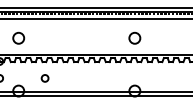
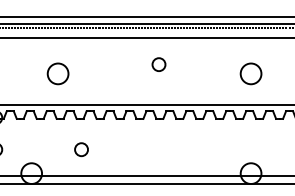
circle: (85, 33) -> (157, 64), added
circle: (18, 37) -> (57, 72), moved

